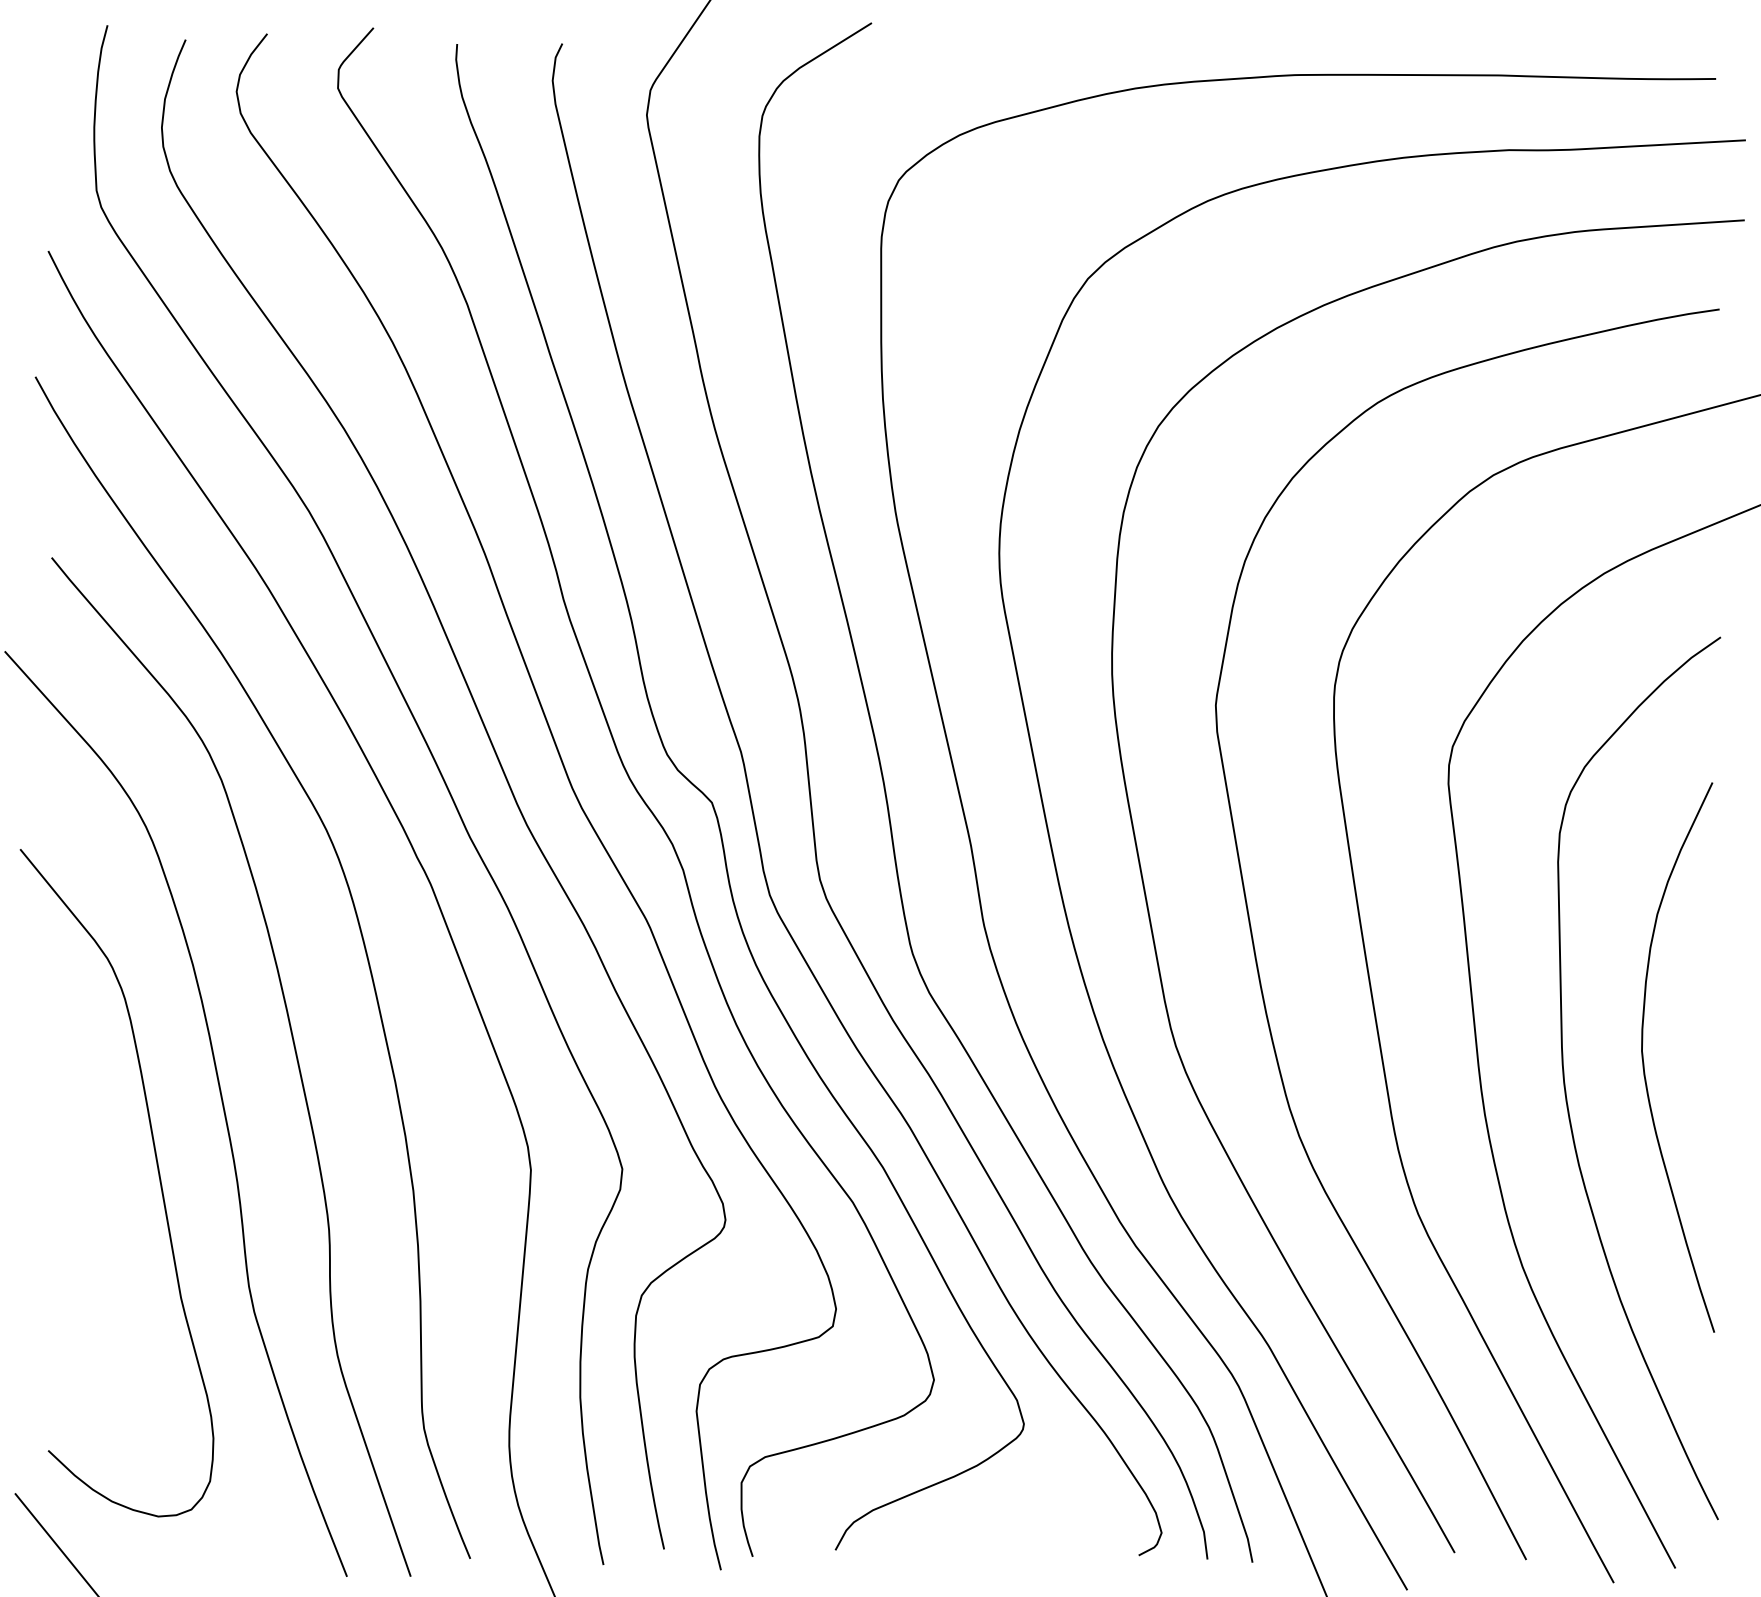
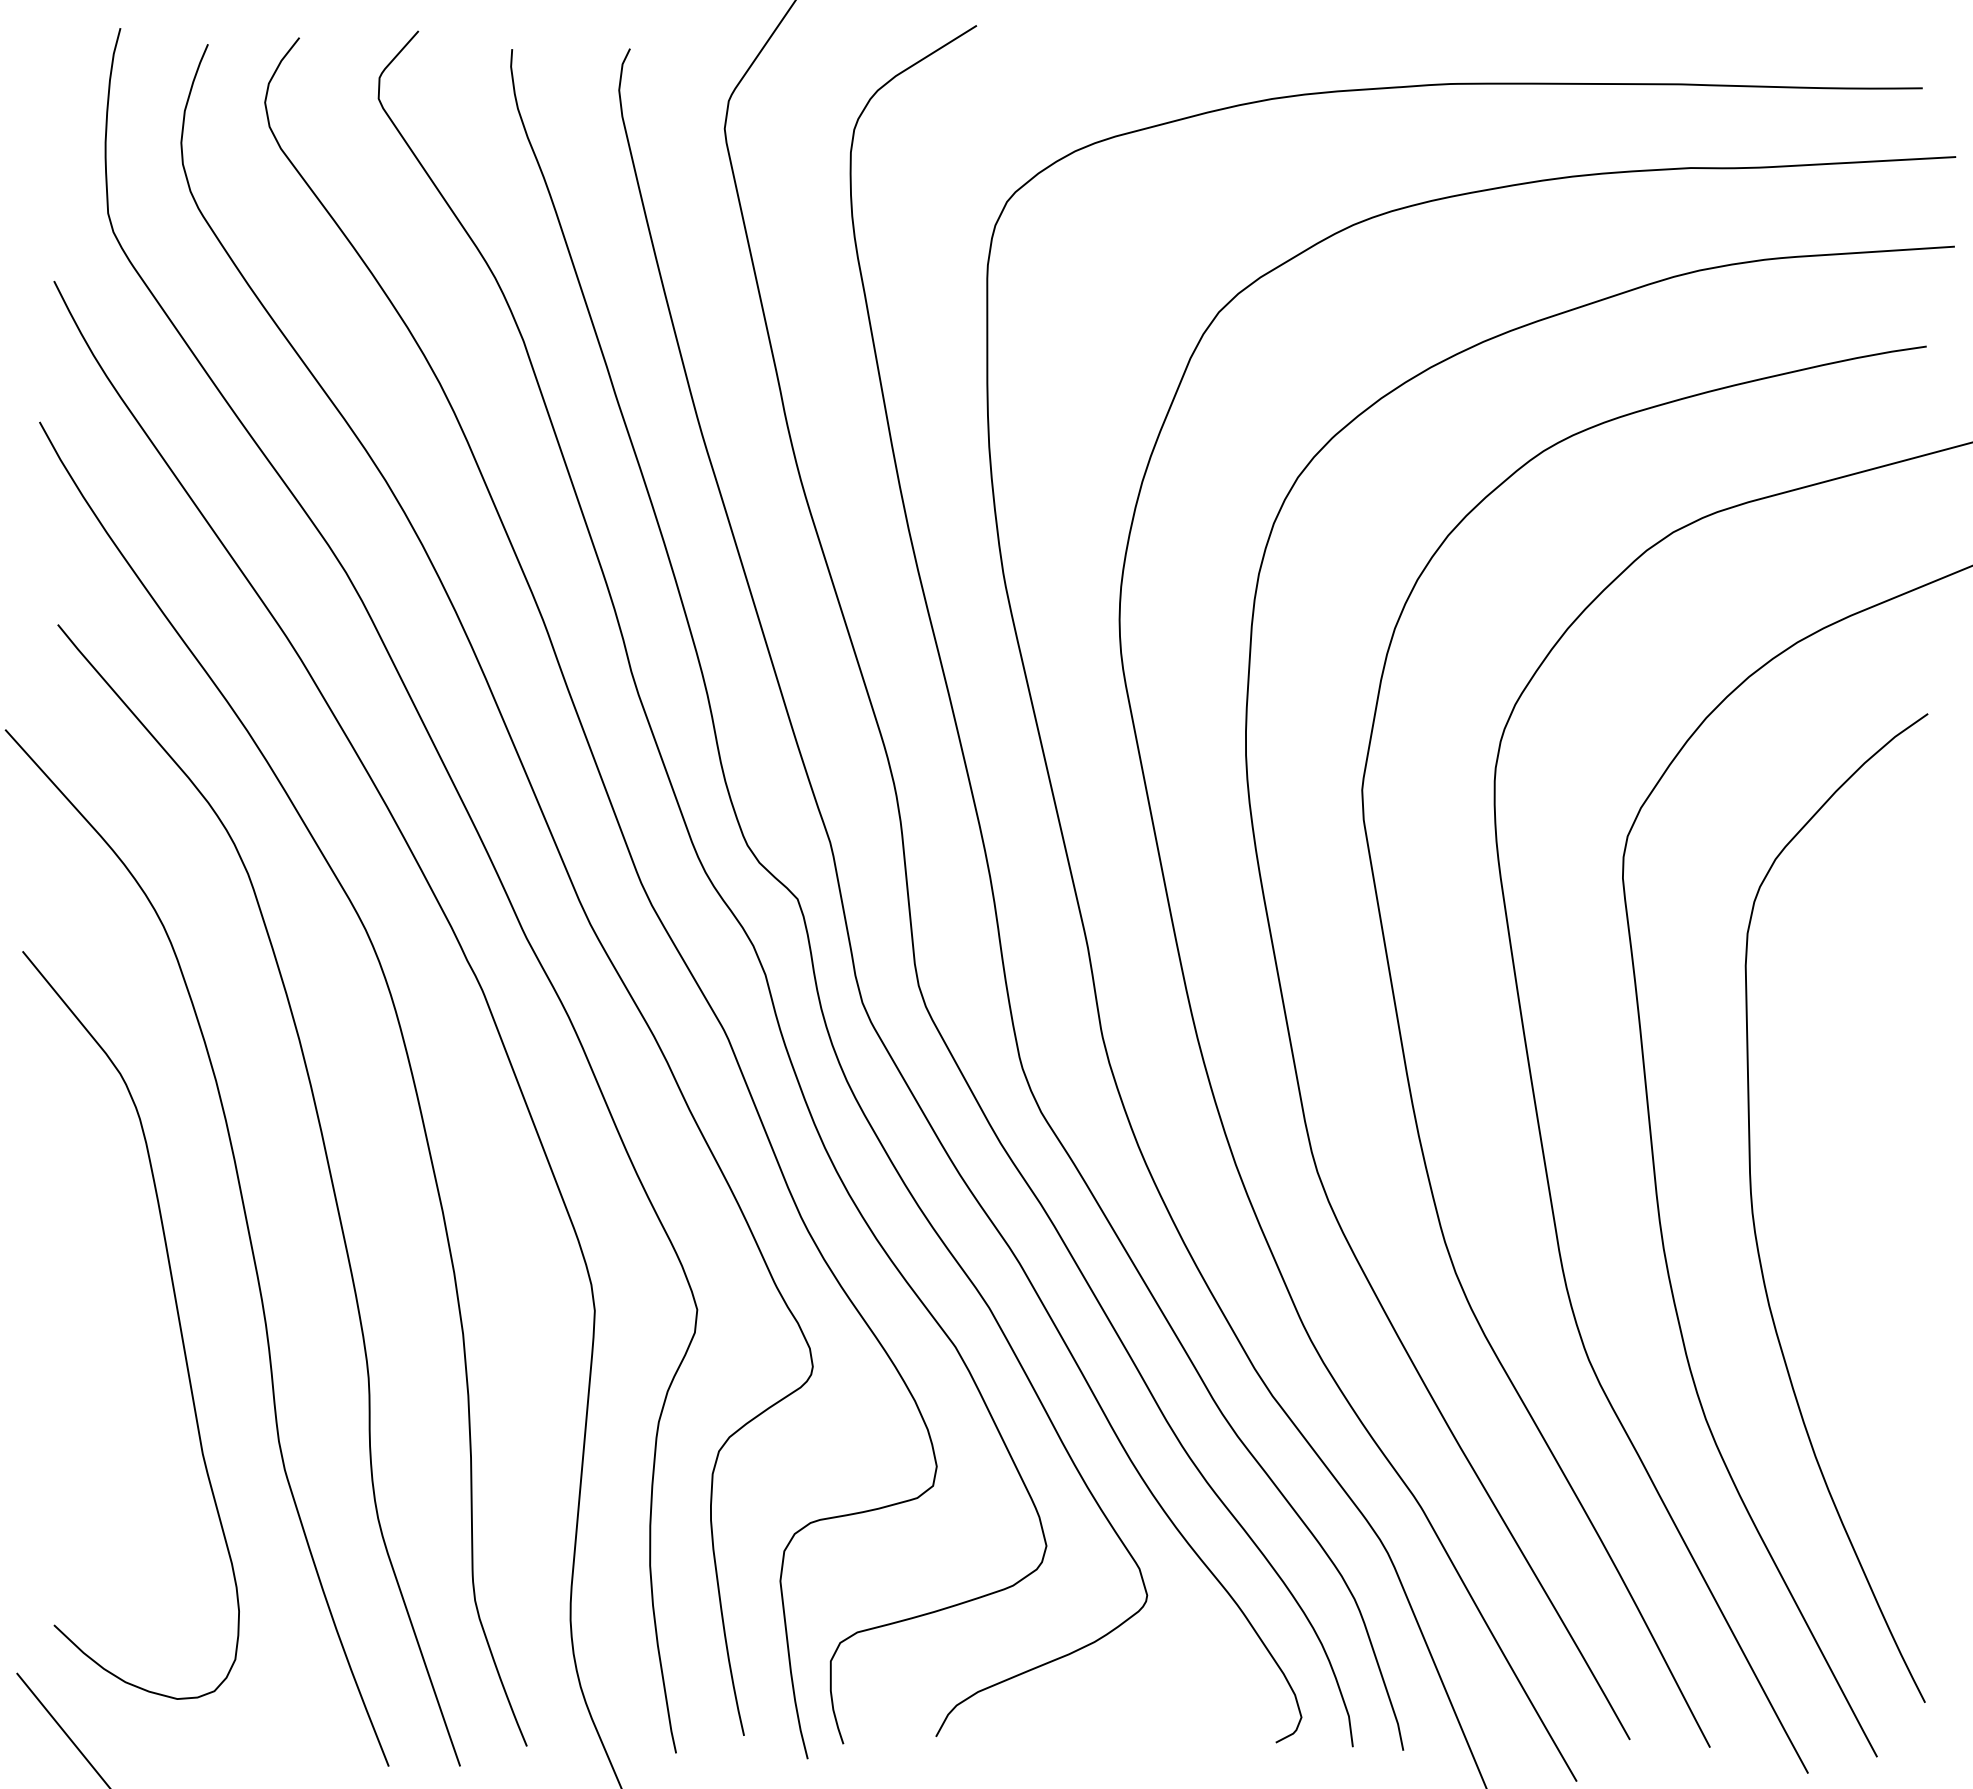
curve: (1644, 1063) -> (1842, 1191), removed

